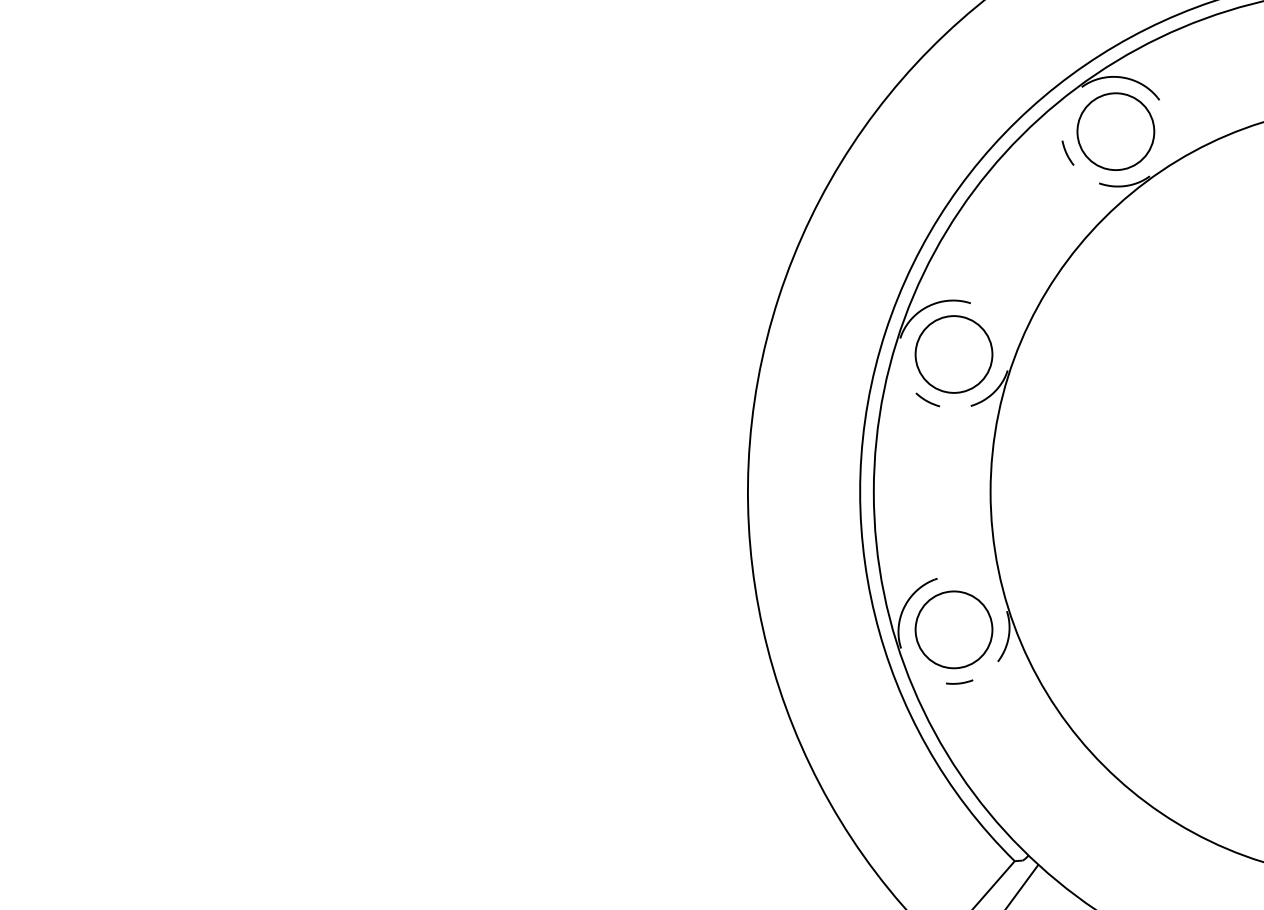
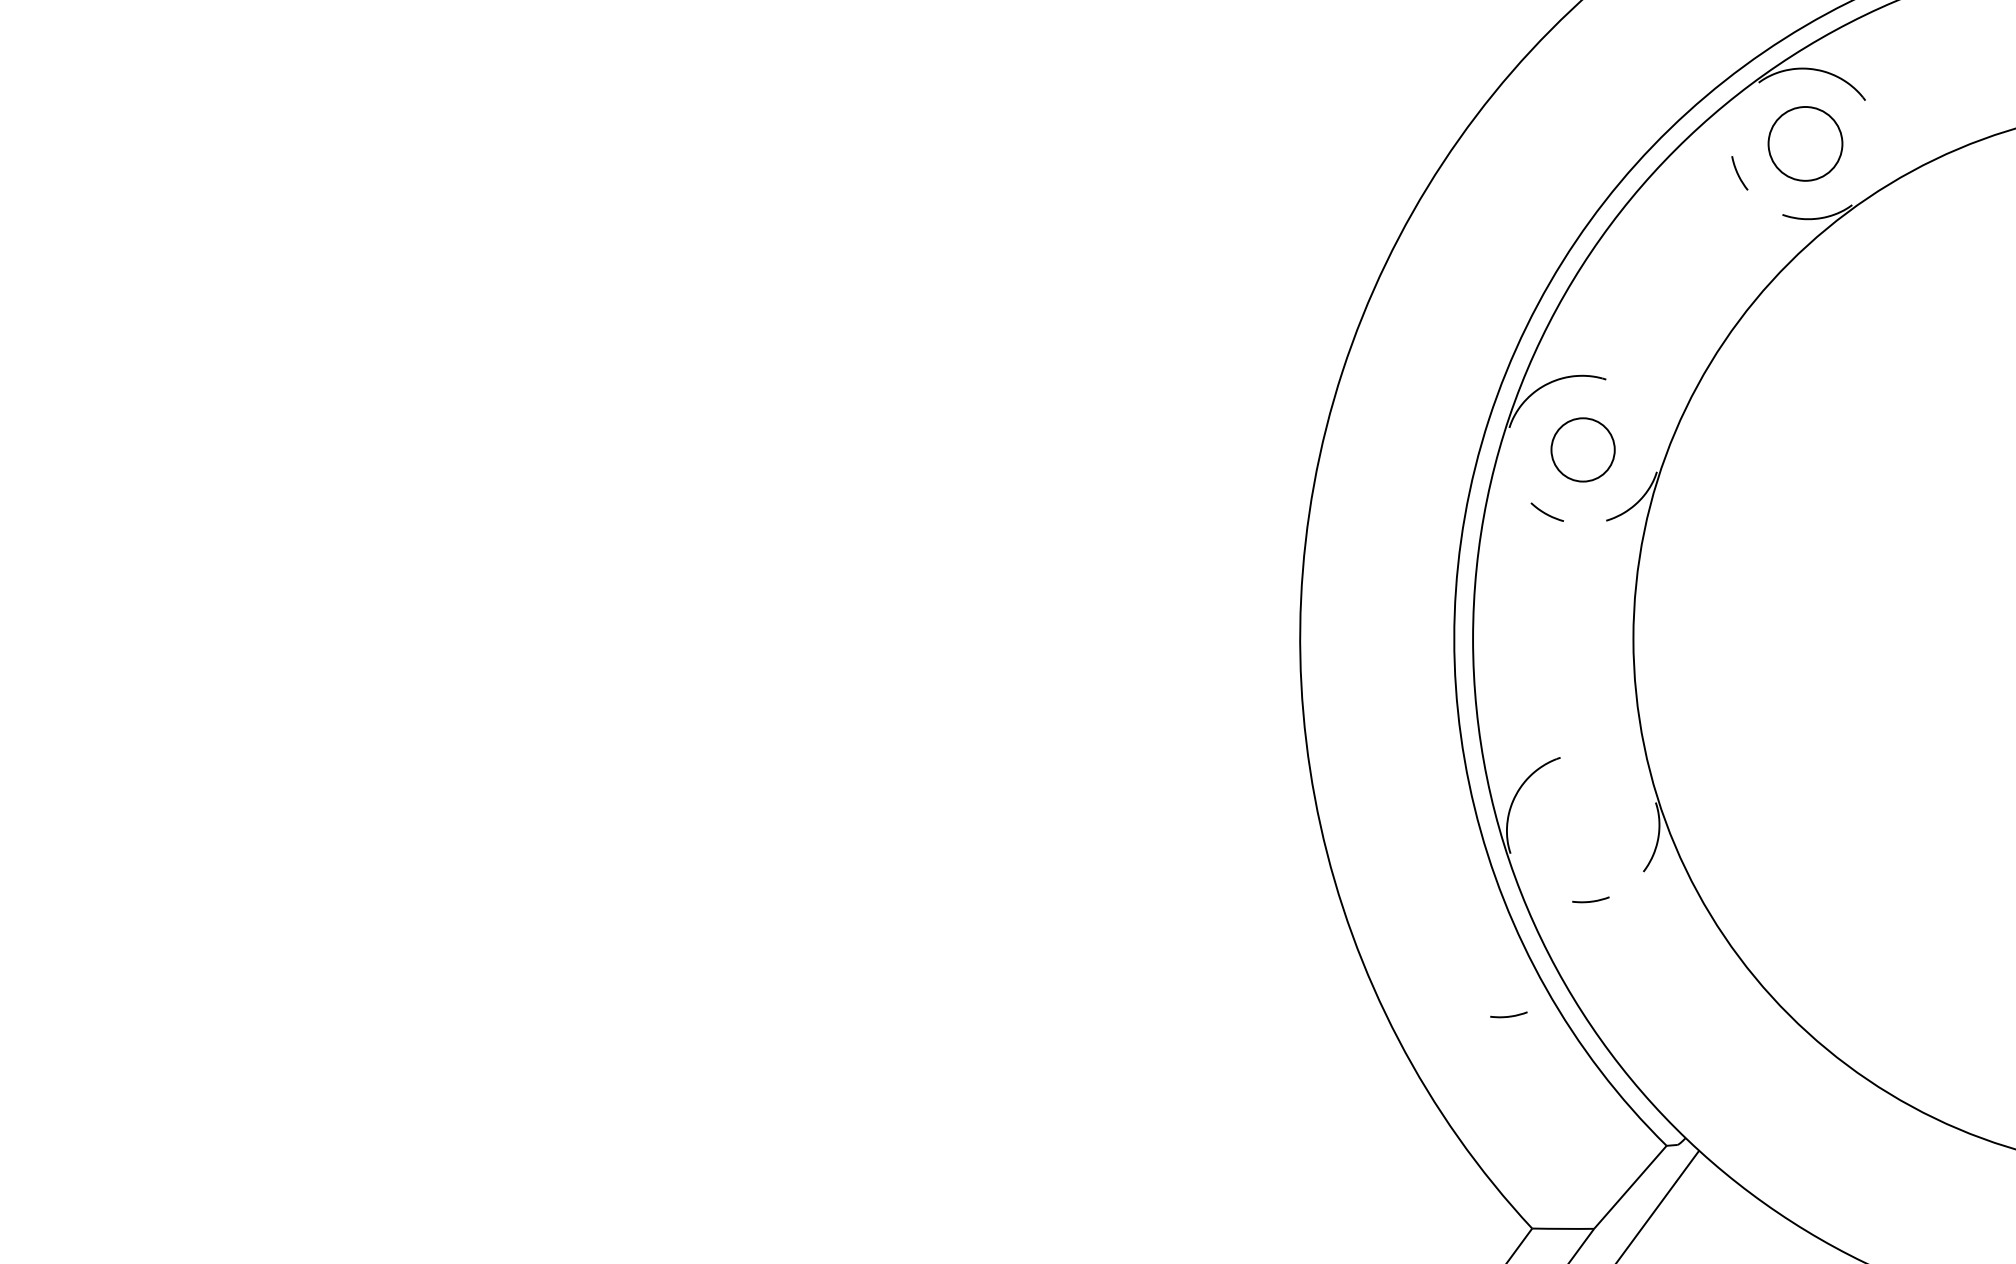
circle: (1115, 131) -> (1805, 143), size x0.7
circle: (953, 354) -> (1582, 449), size x0.6
circle: (953, 629) -> (1582, 827), removed
curve: (899, 766) -> (1508, 1015), added

